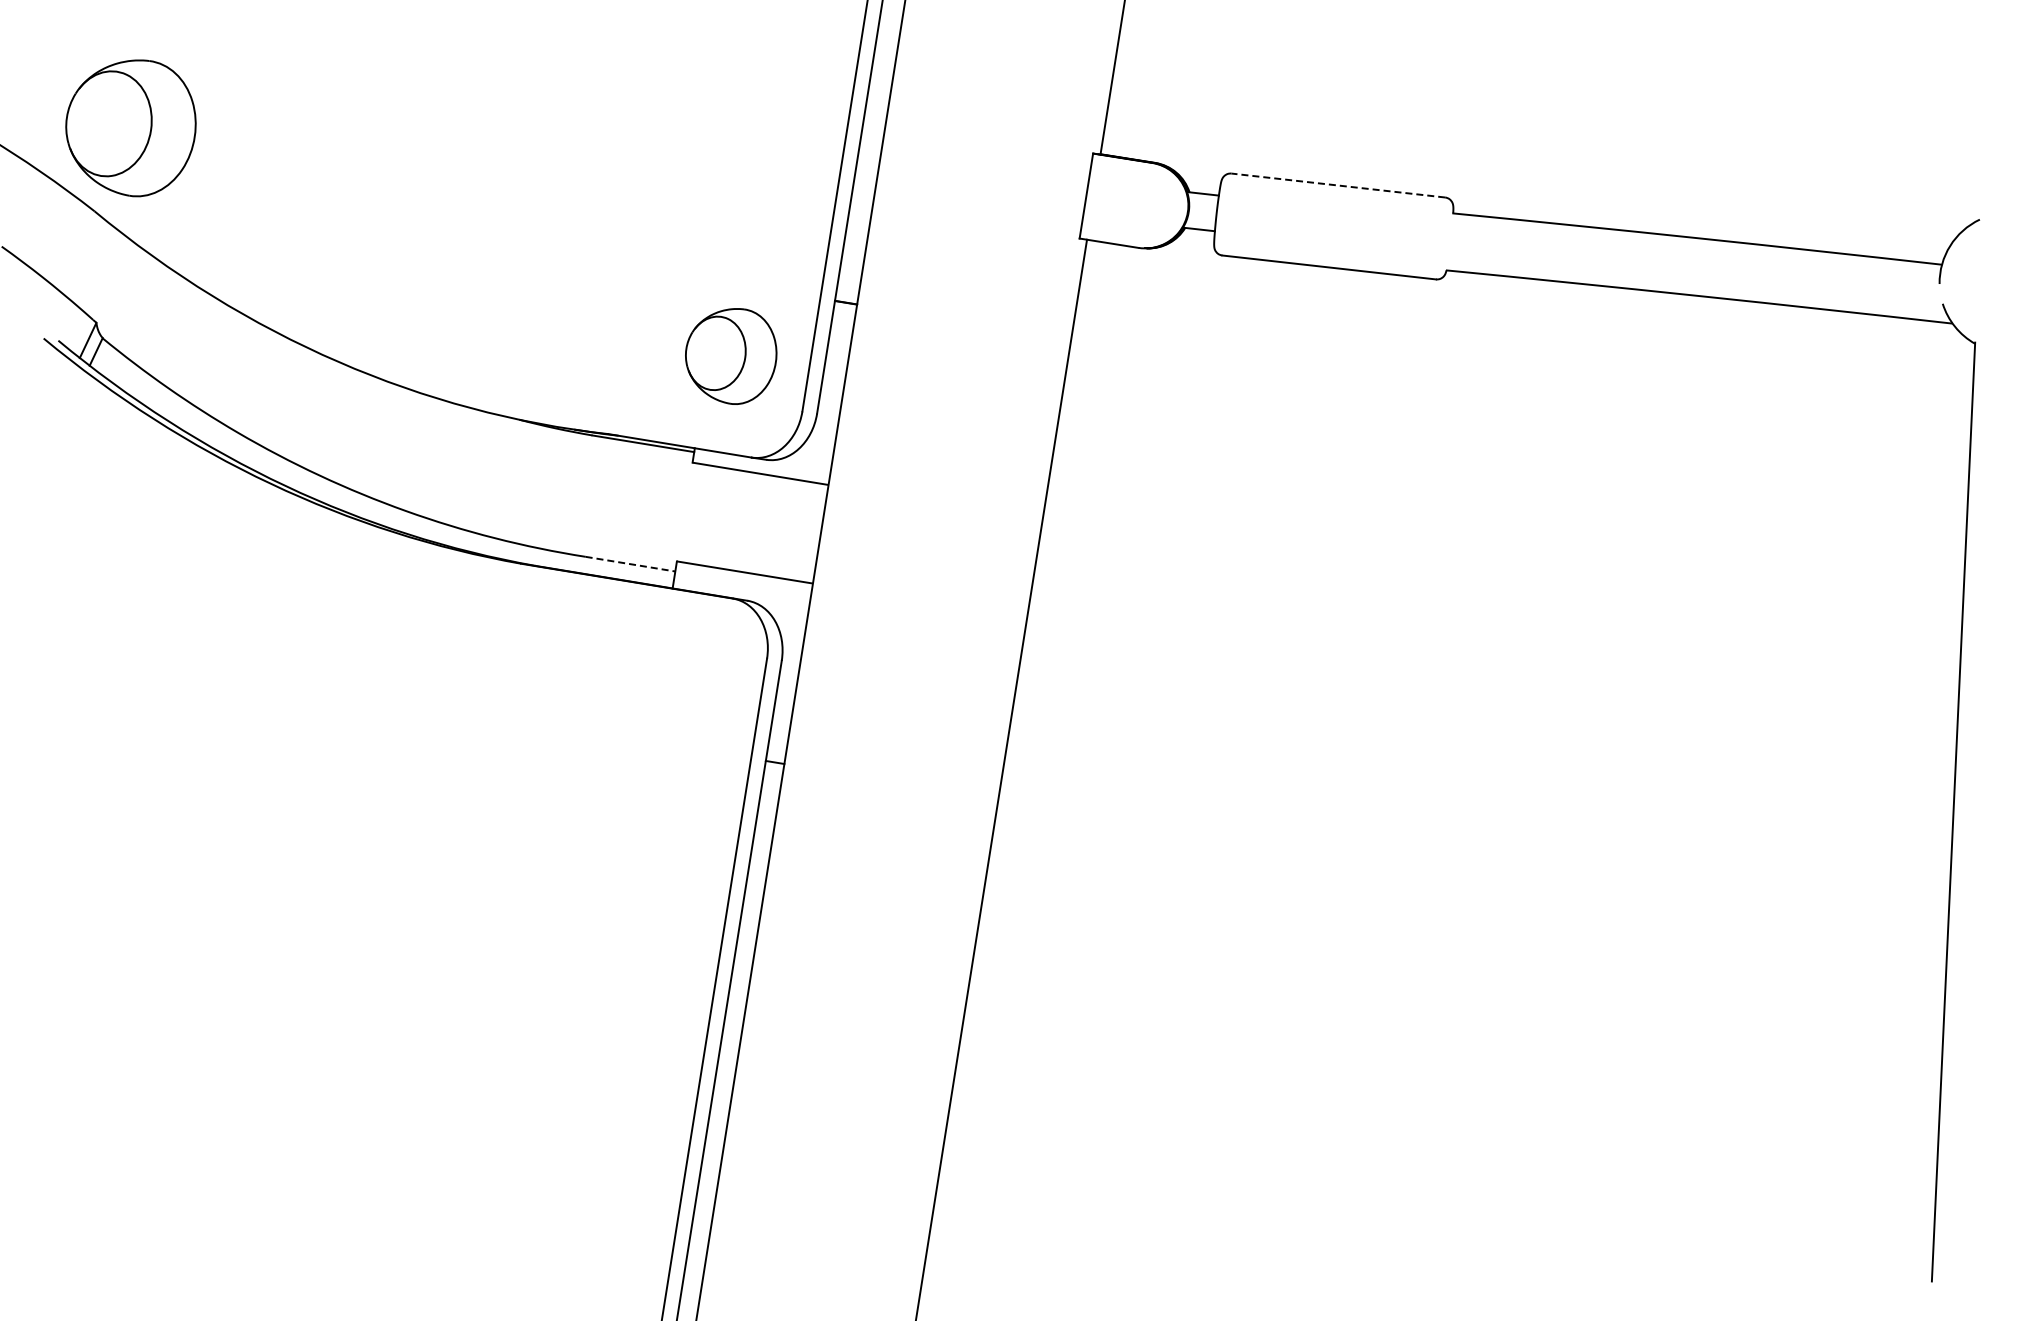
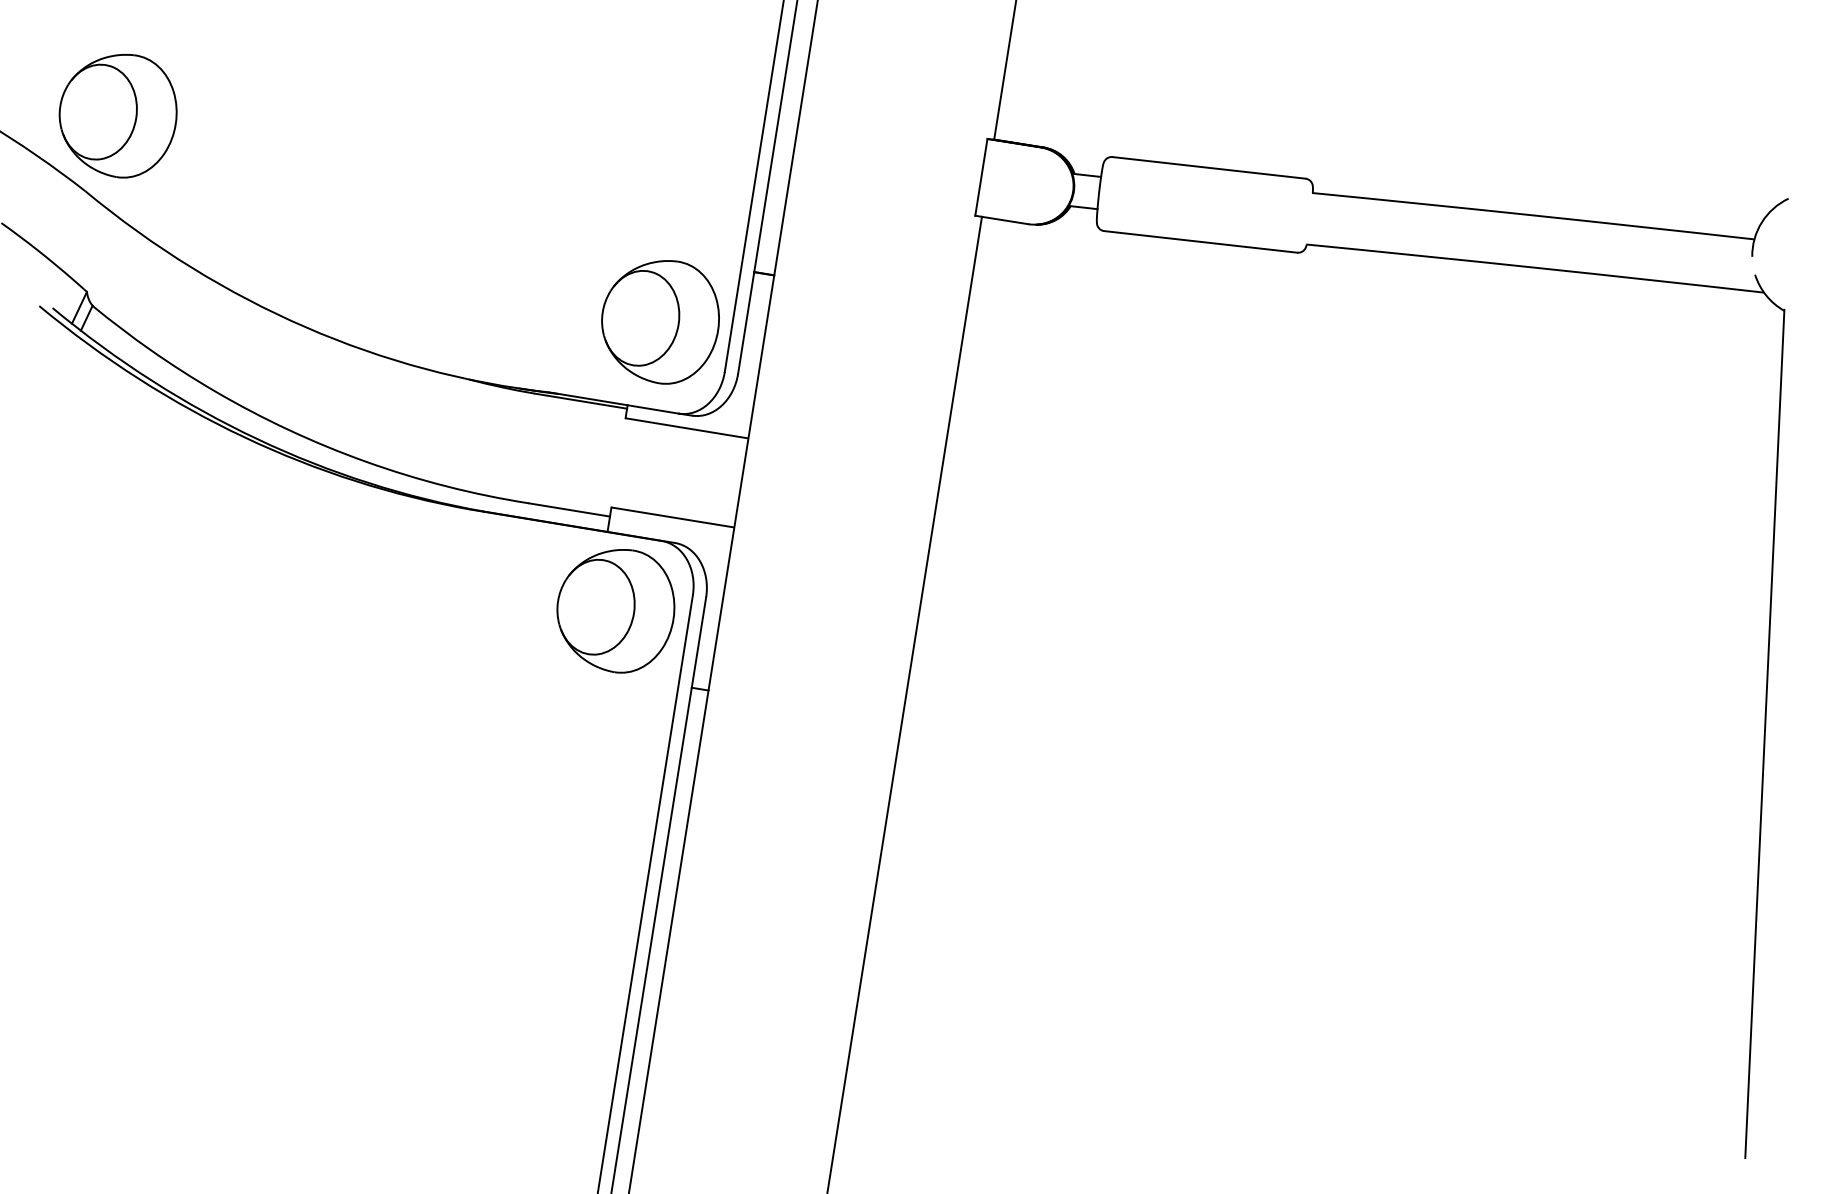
line: (1337, 185) -> (1208, 167), dashed -> solid
part: (730, 356) -> (659, 322), size x1.43
line: (630, 564) -> (569, 510), dashed -> solid
part: (681, 676) -> (615, 611), added

